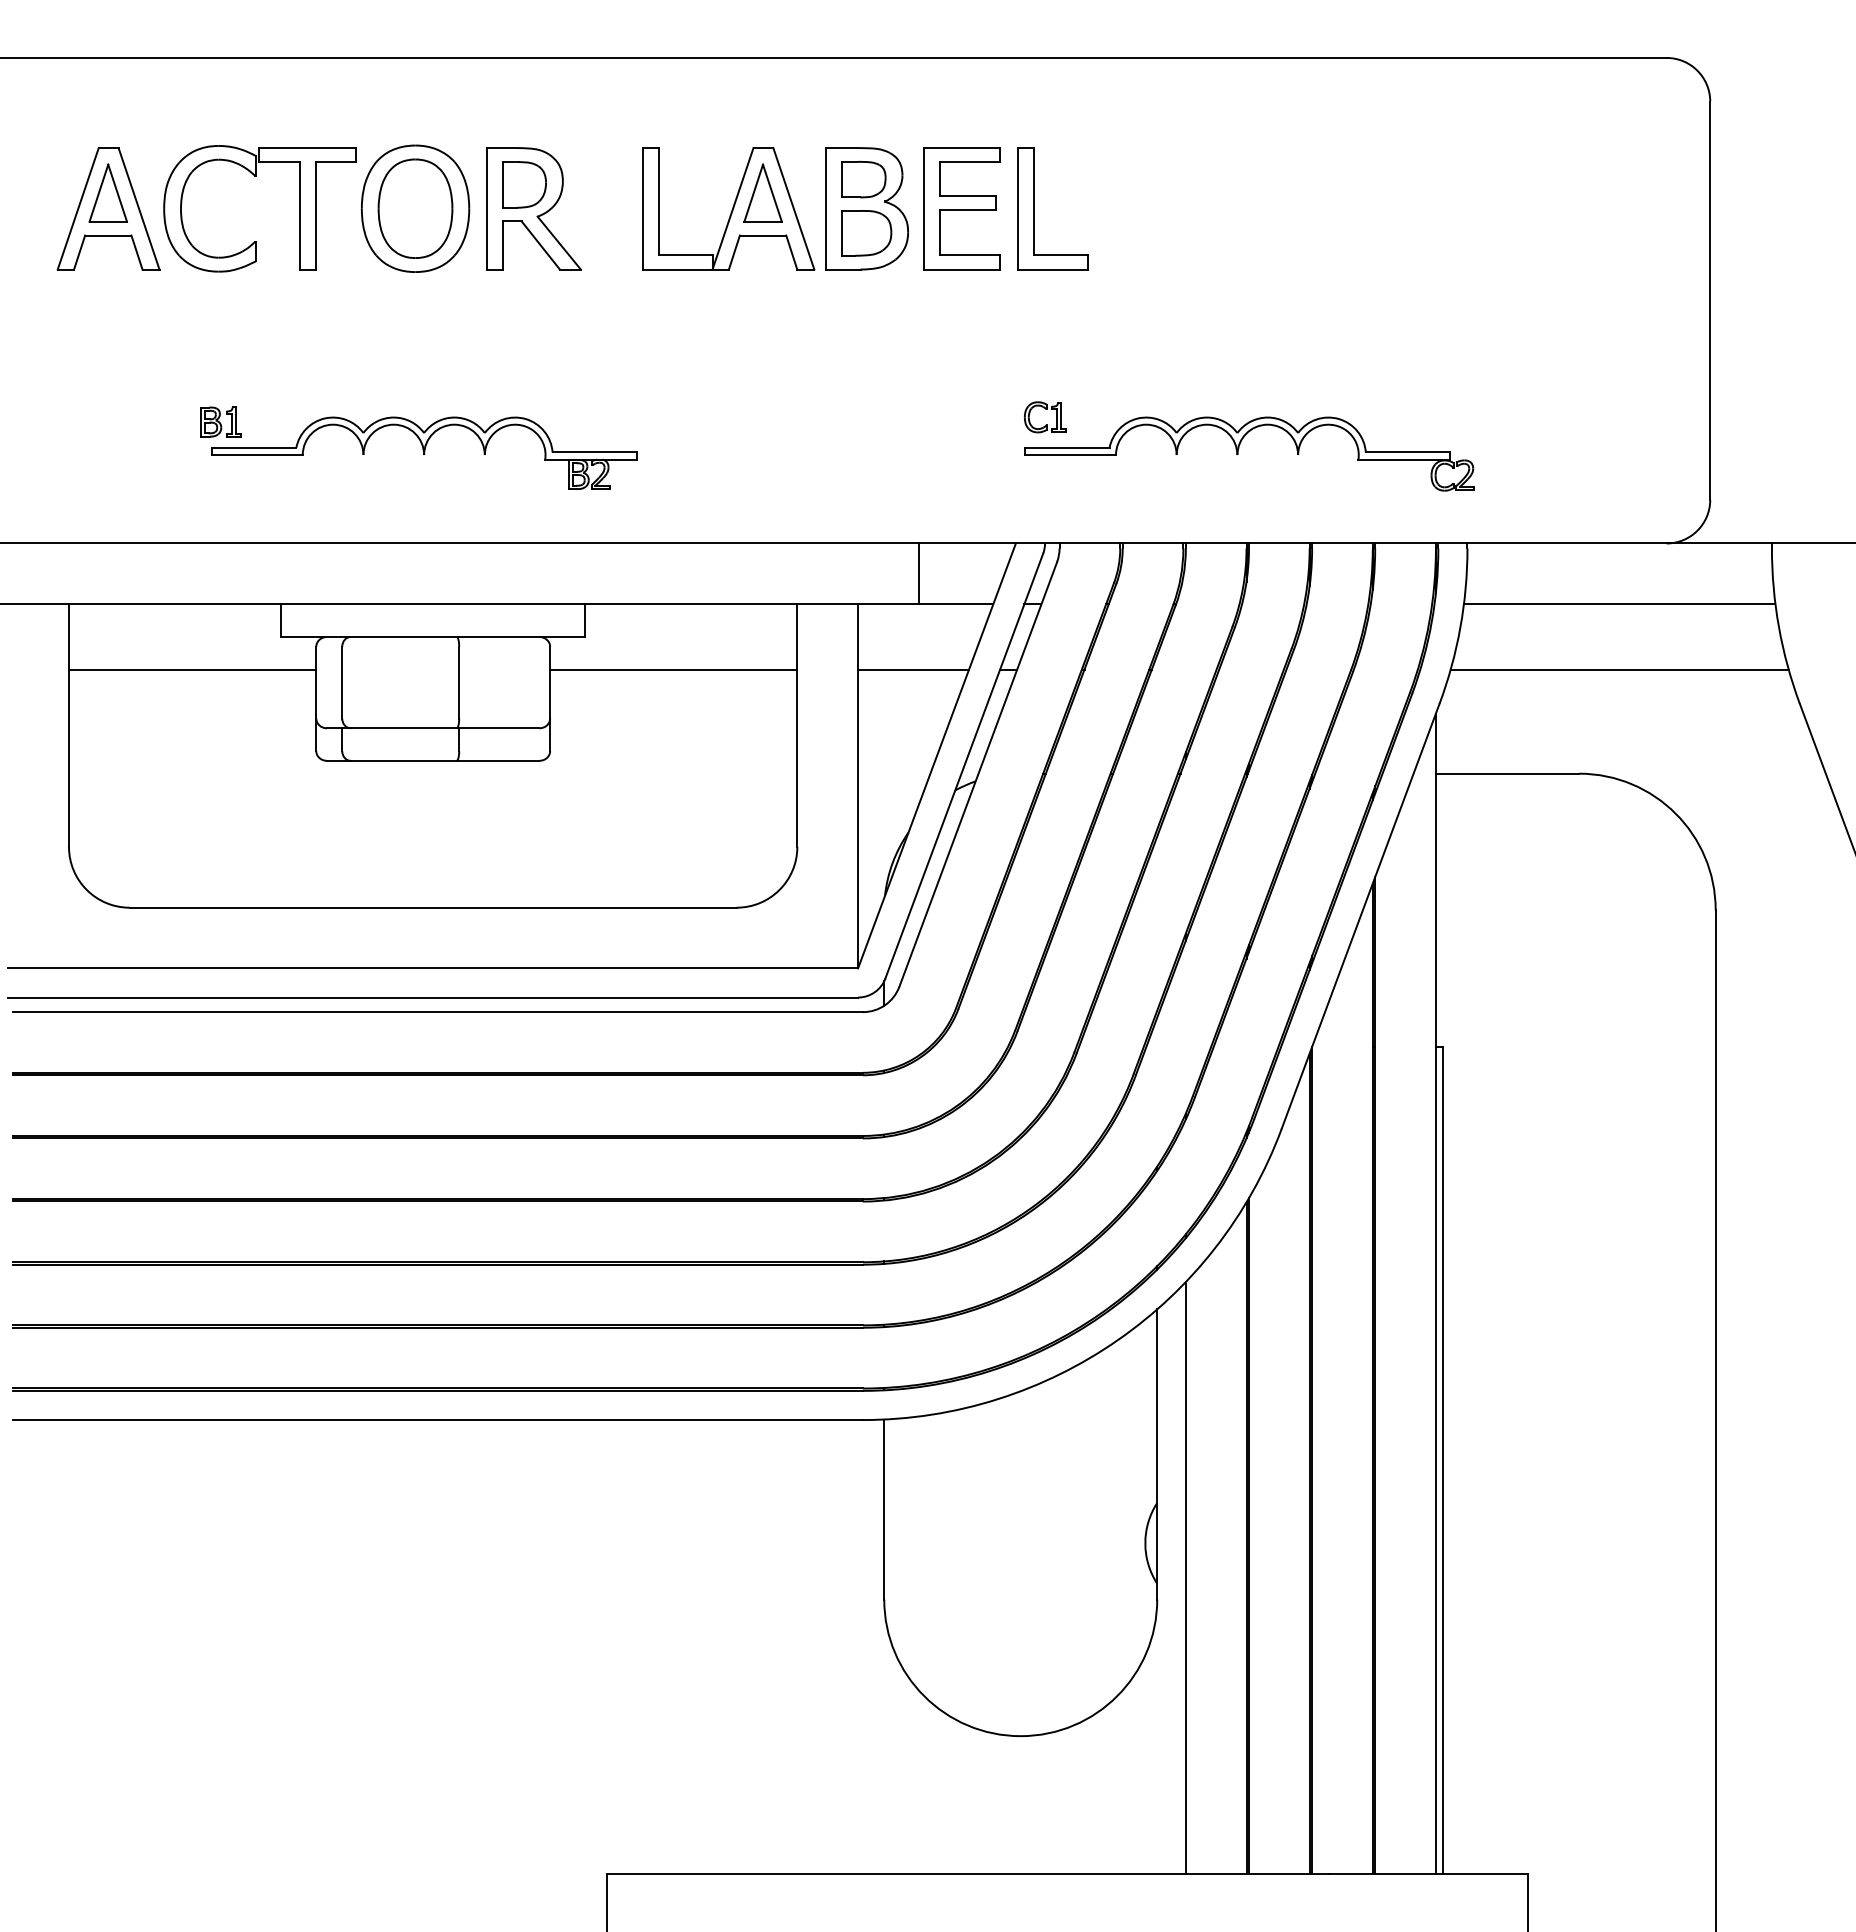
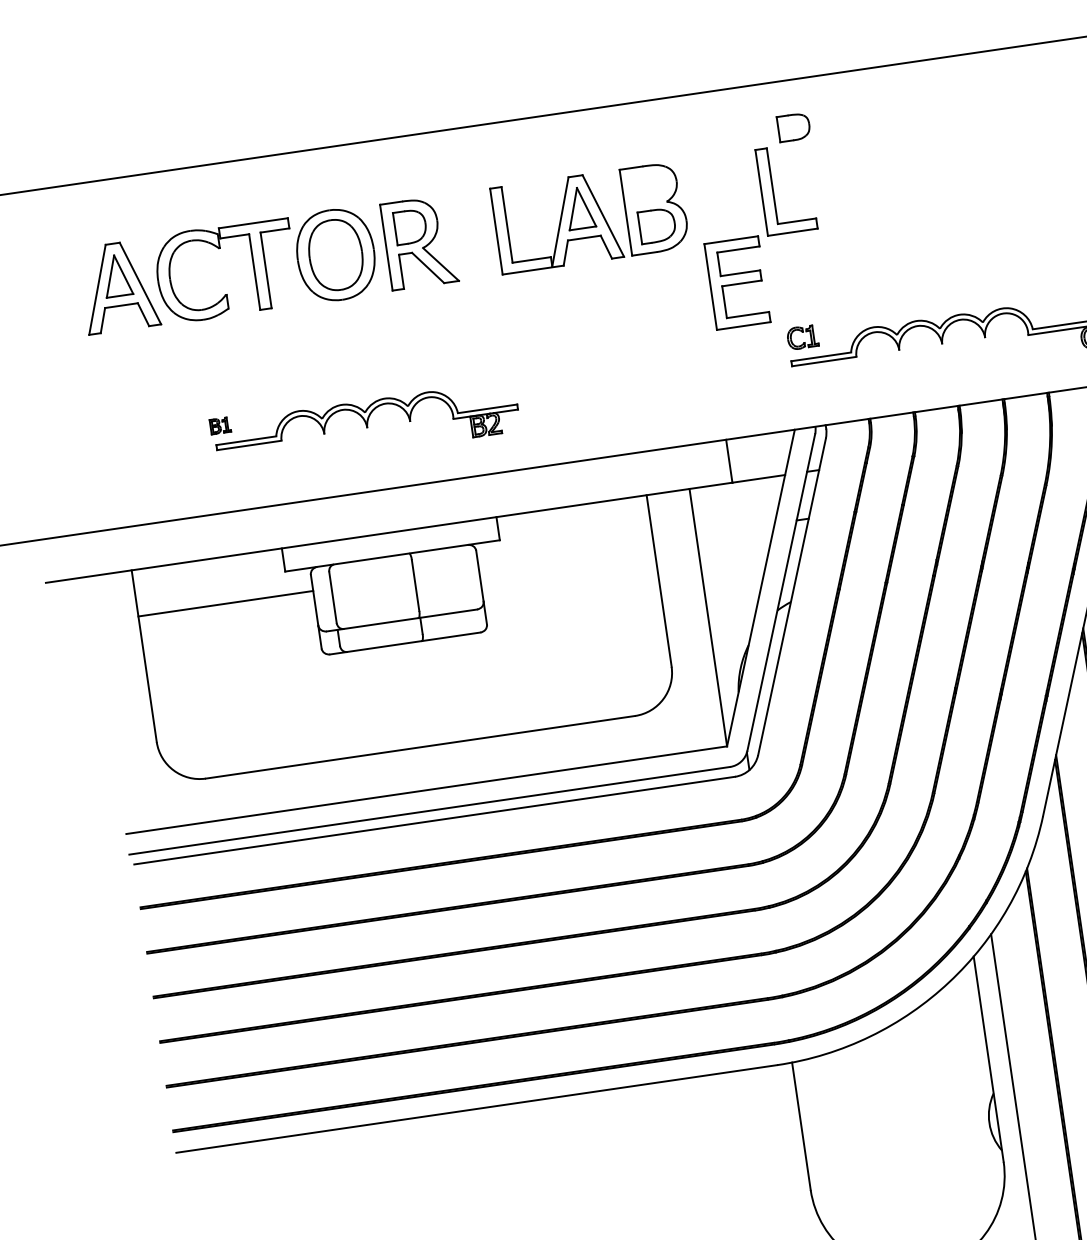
part: (863, 179) -> (793, 127), moved
part: (961, 208) -> (737, 282), moved
part: (220, 421) -> (219, 425), size x0.7
line: (673, 669) -> (565, 554), removed
line: (913, 669) -> (735, 529), removed

